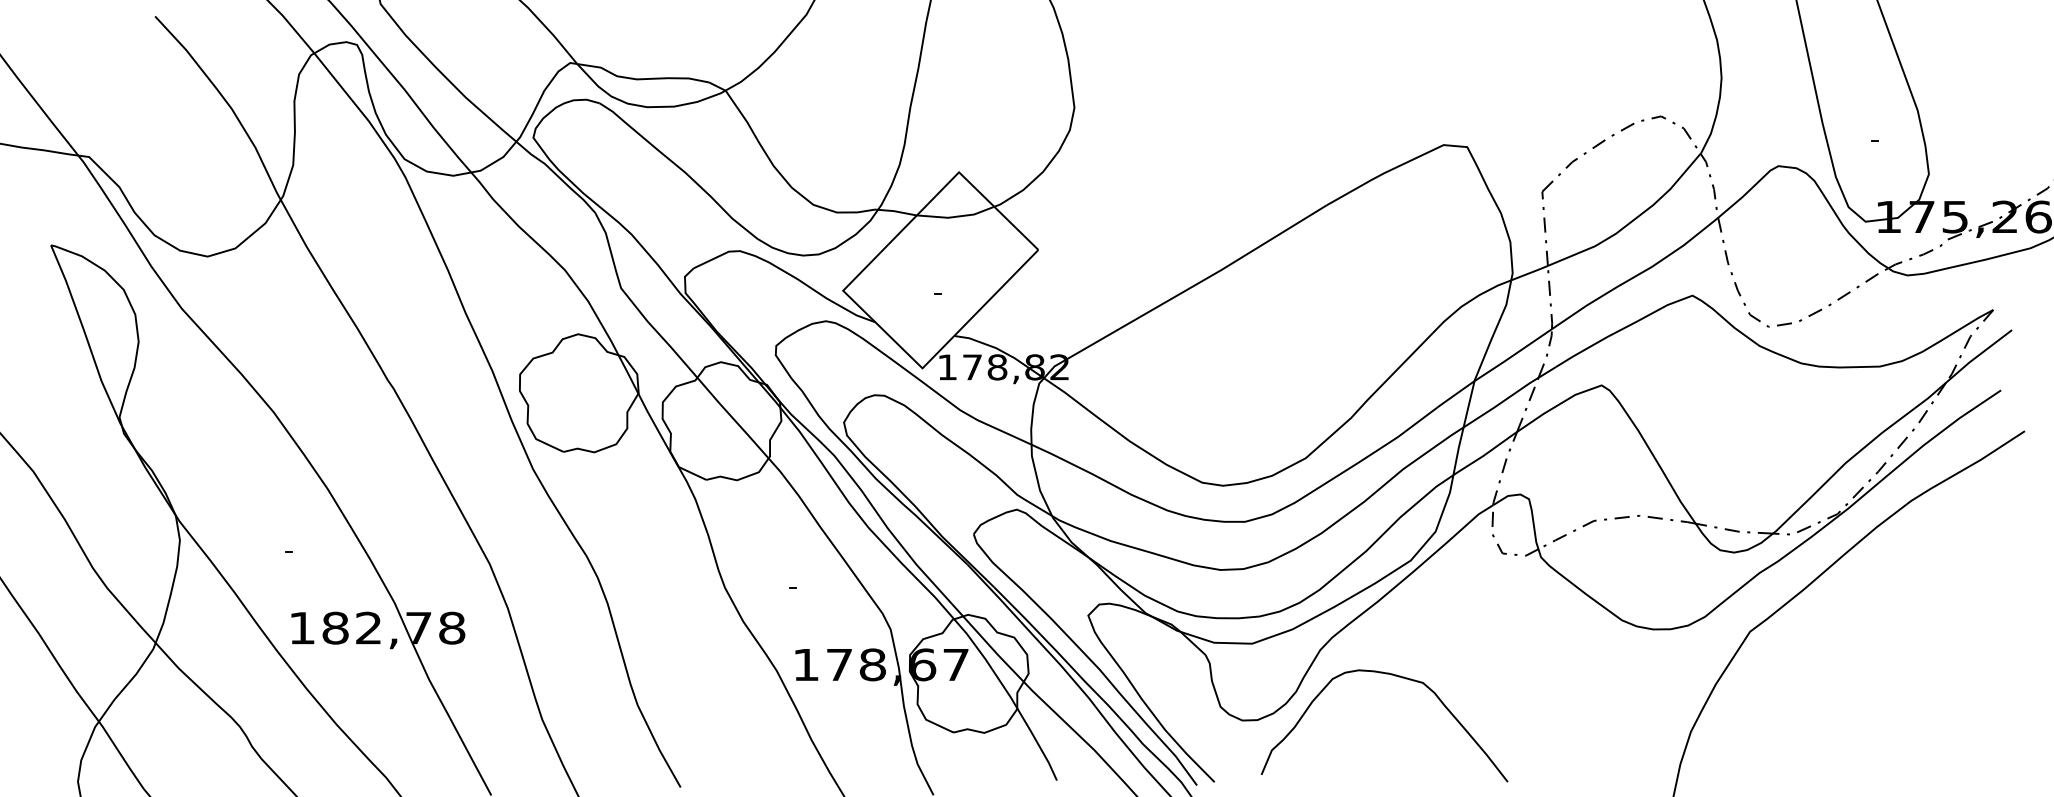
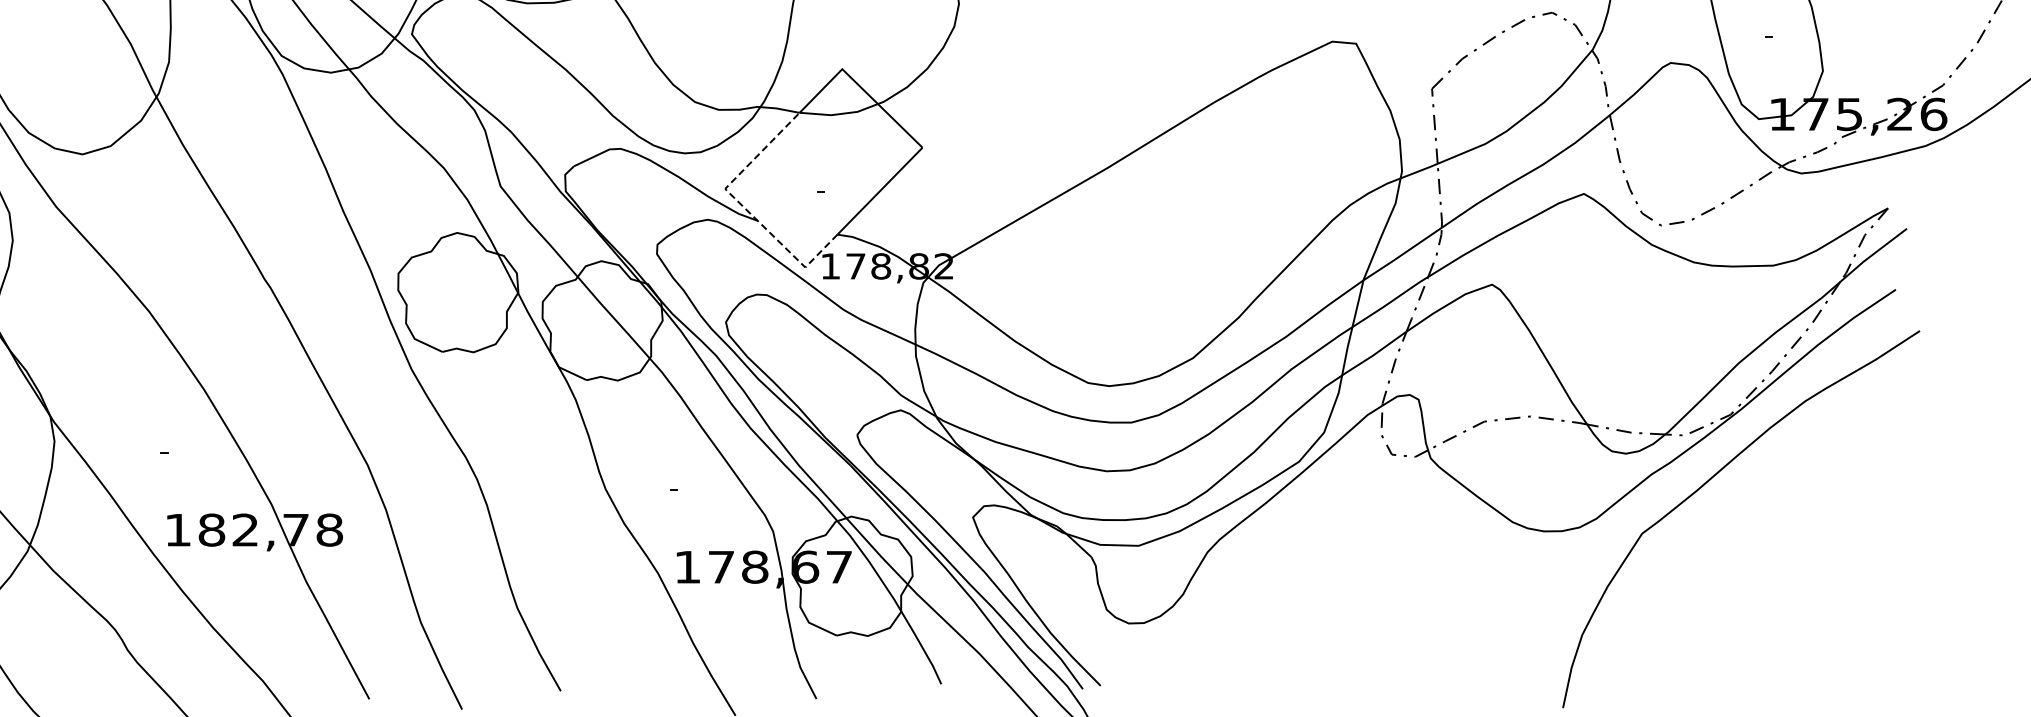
line: (861, 308) -> (743, 206), solid -> dashed
curve: (1398, 677) -> (1286, 579), removed

